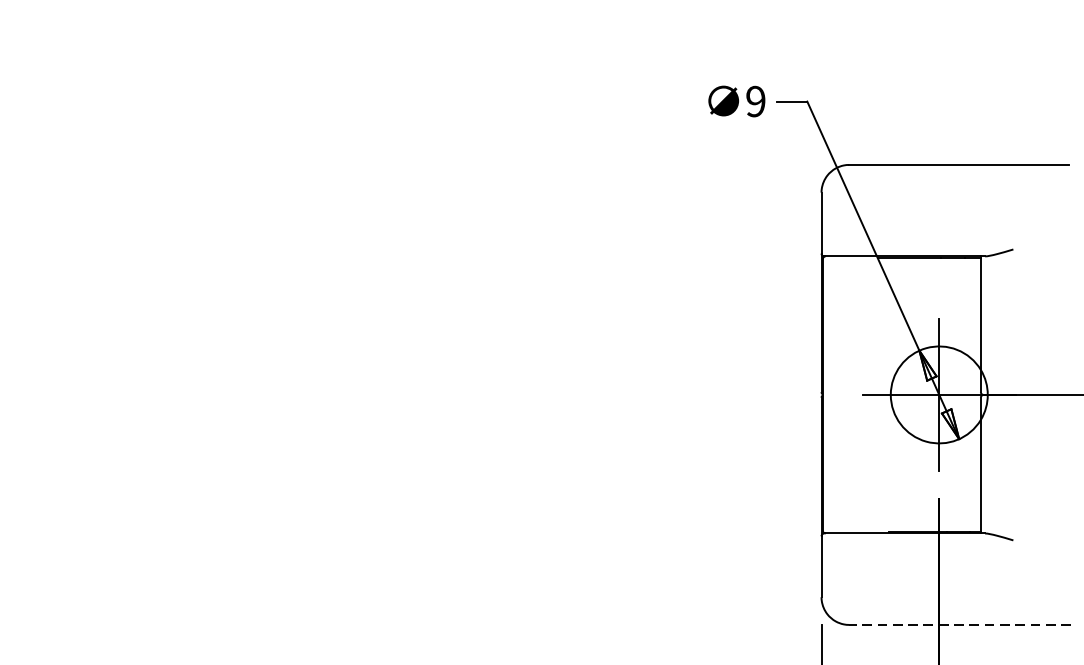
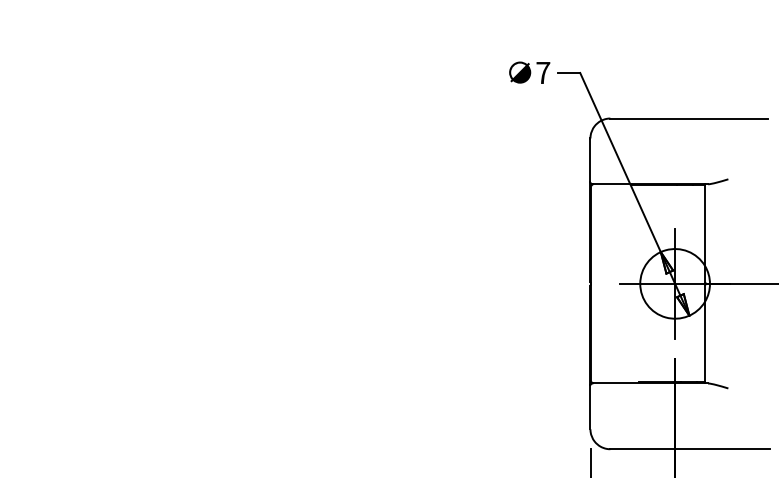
text: (756, 100) -> (543, 72), 9 -> 7
line: (960, 625) -> (690, 449), dashed -> solid

